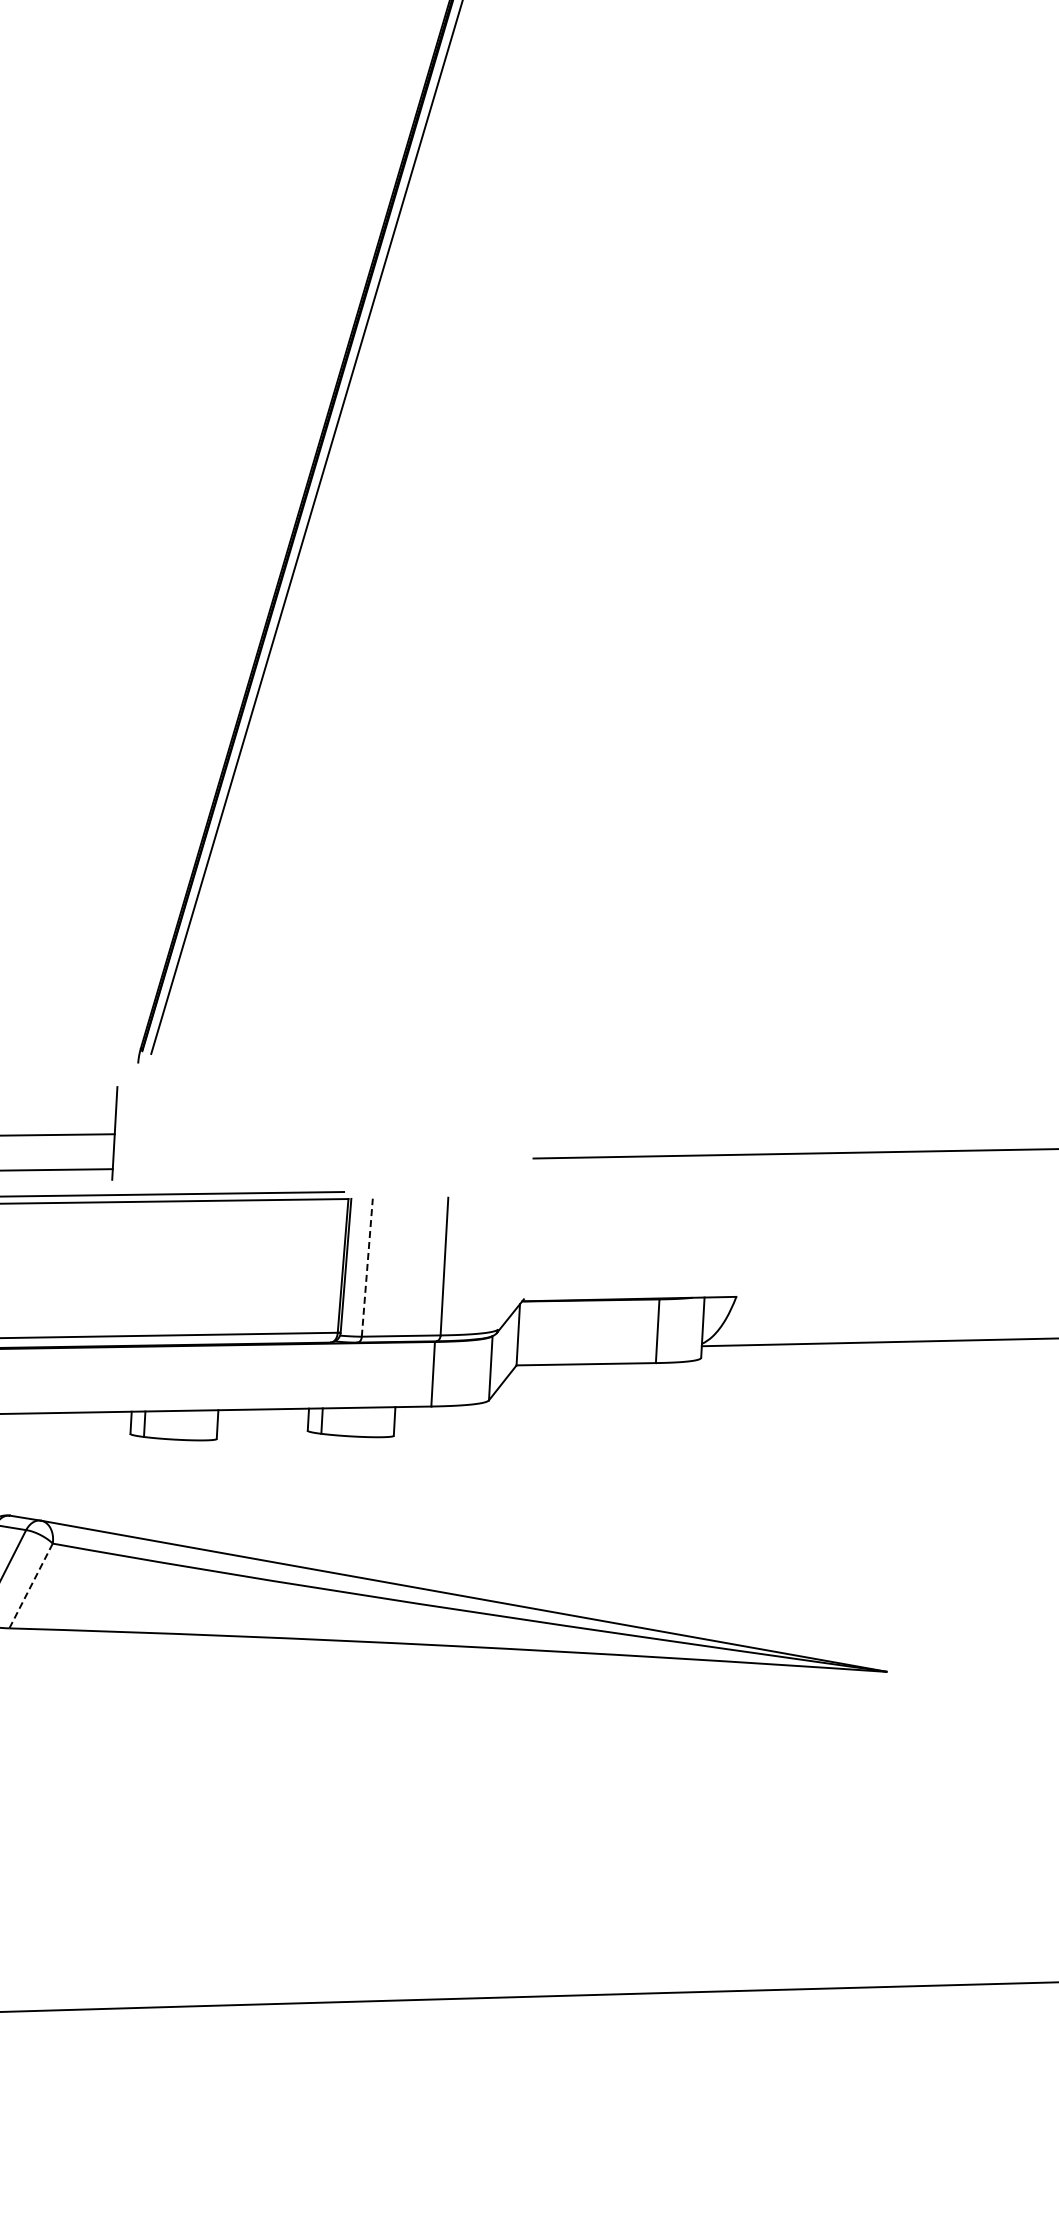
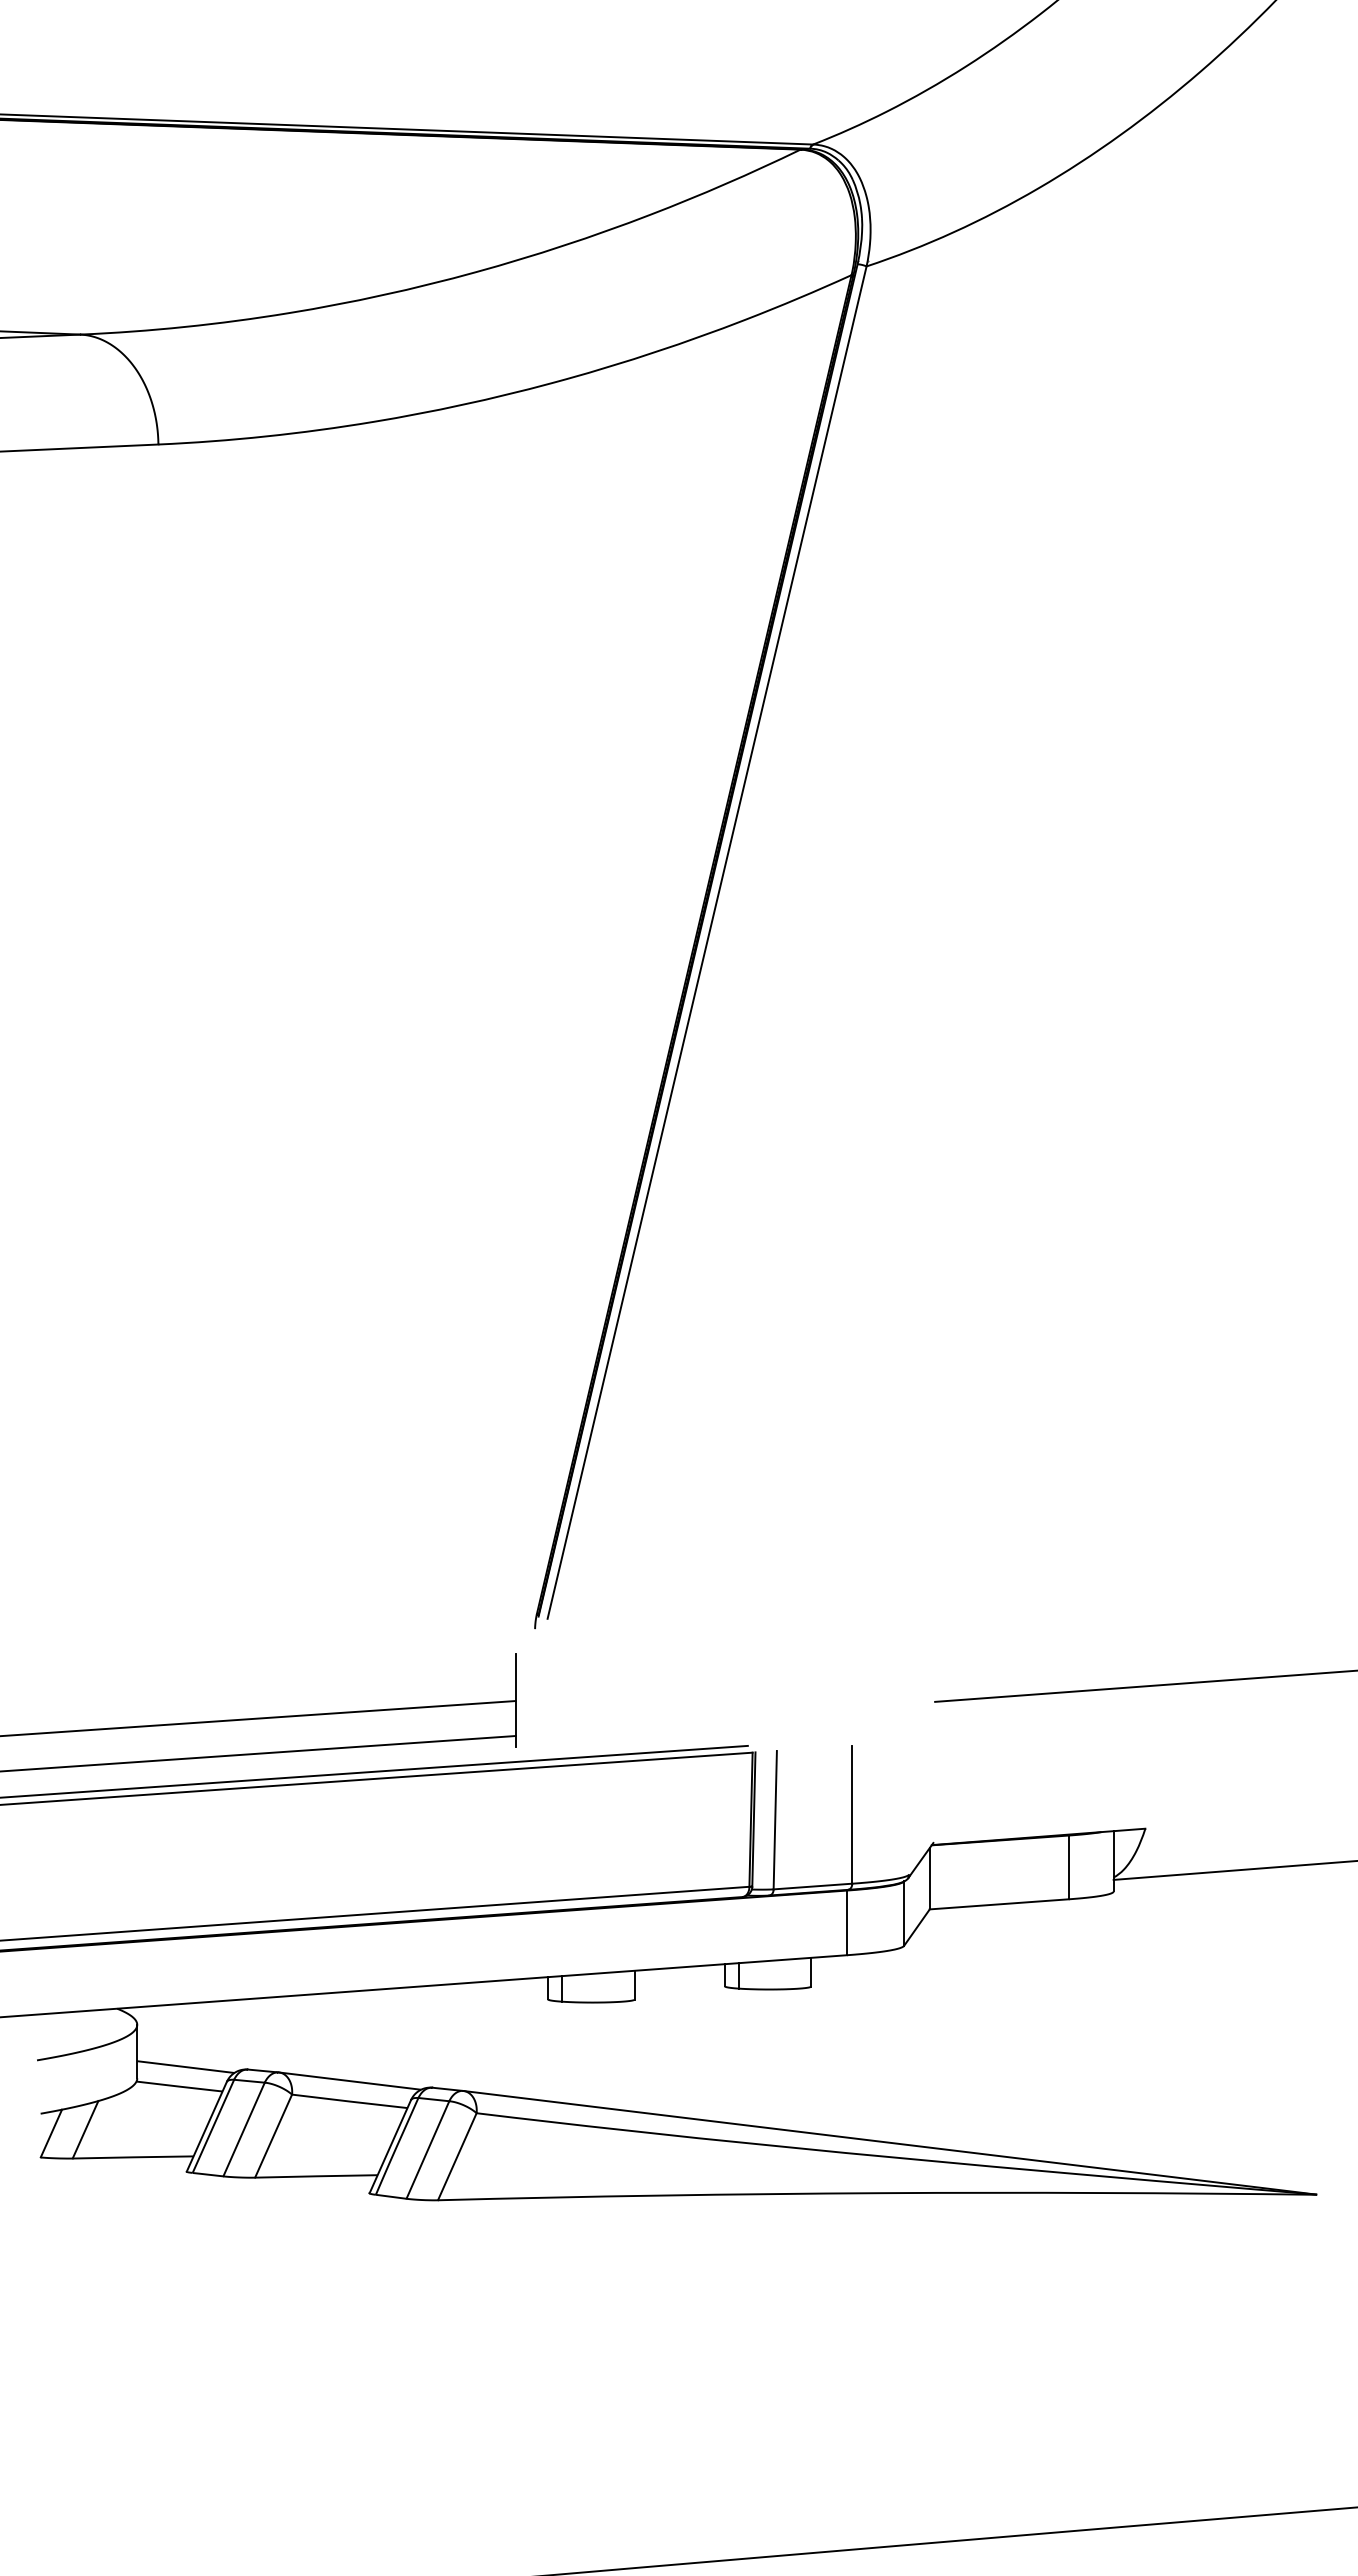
line: (367, 1267) -> (775, 1819), dashed -> solid
line: (31, 1585) -> (457, 2156), dashed -> solid

